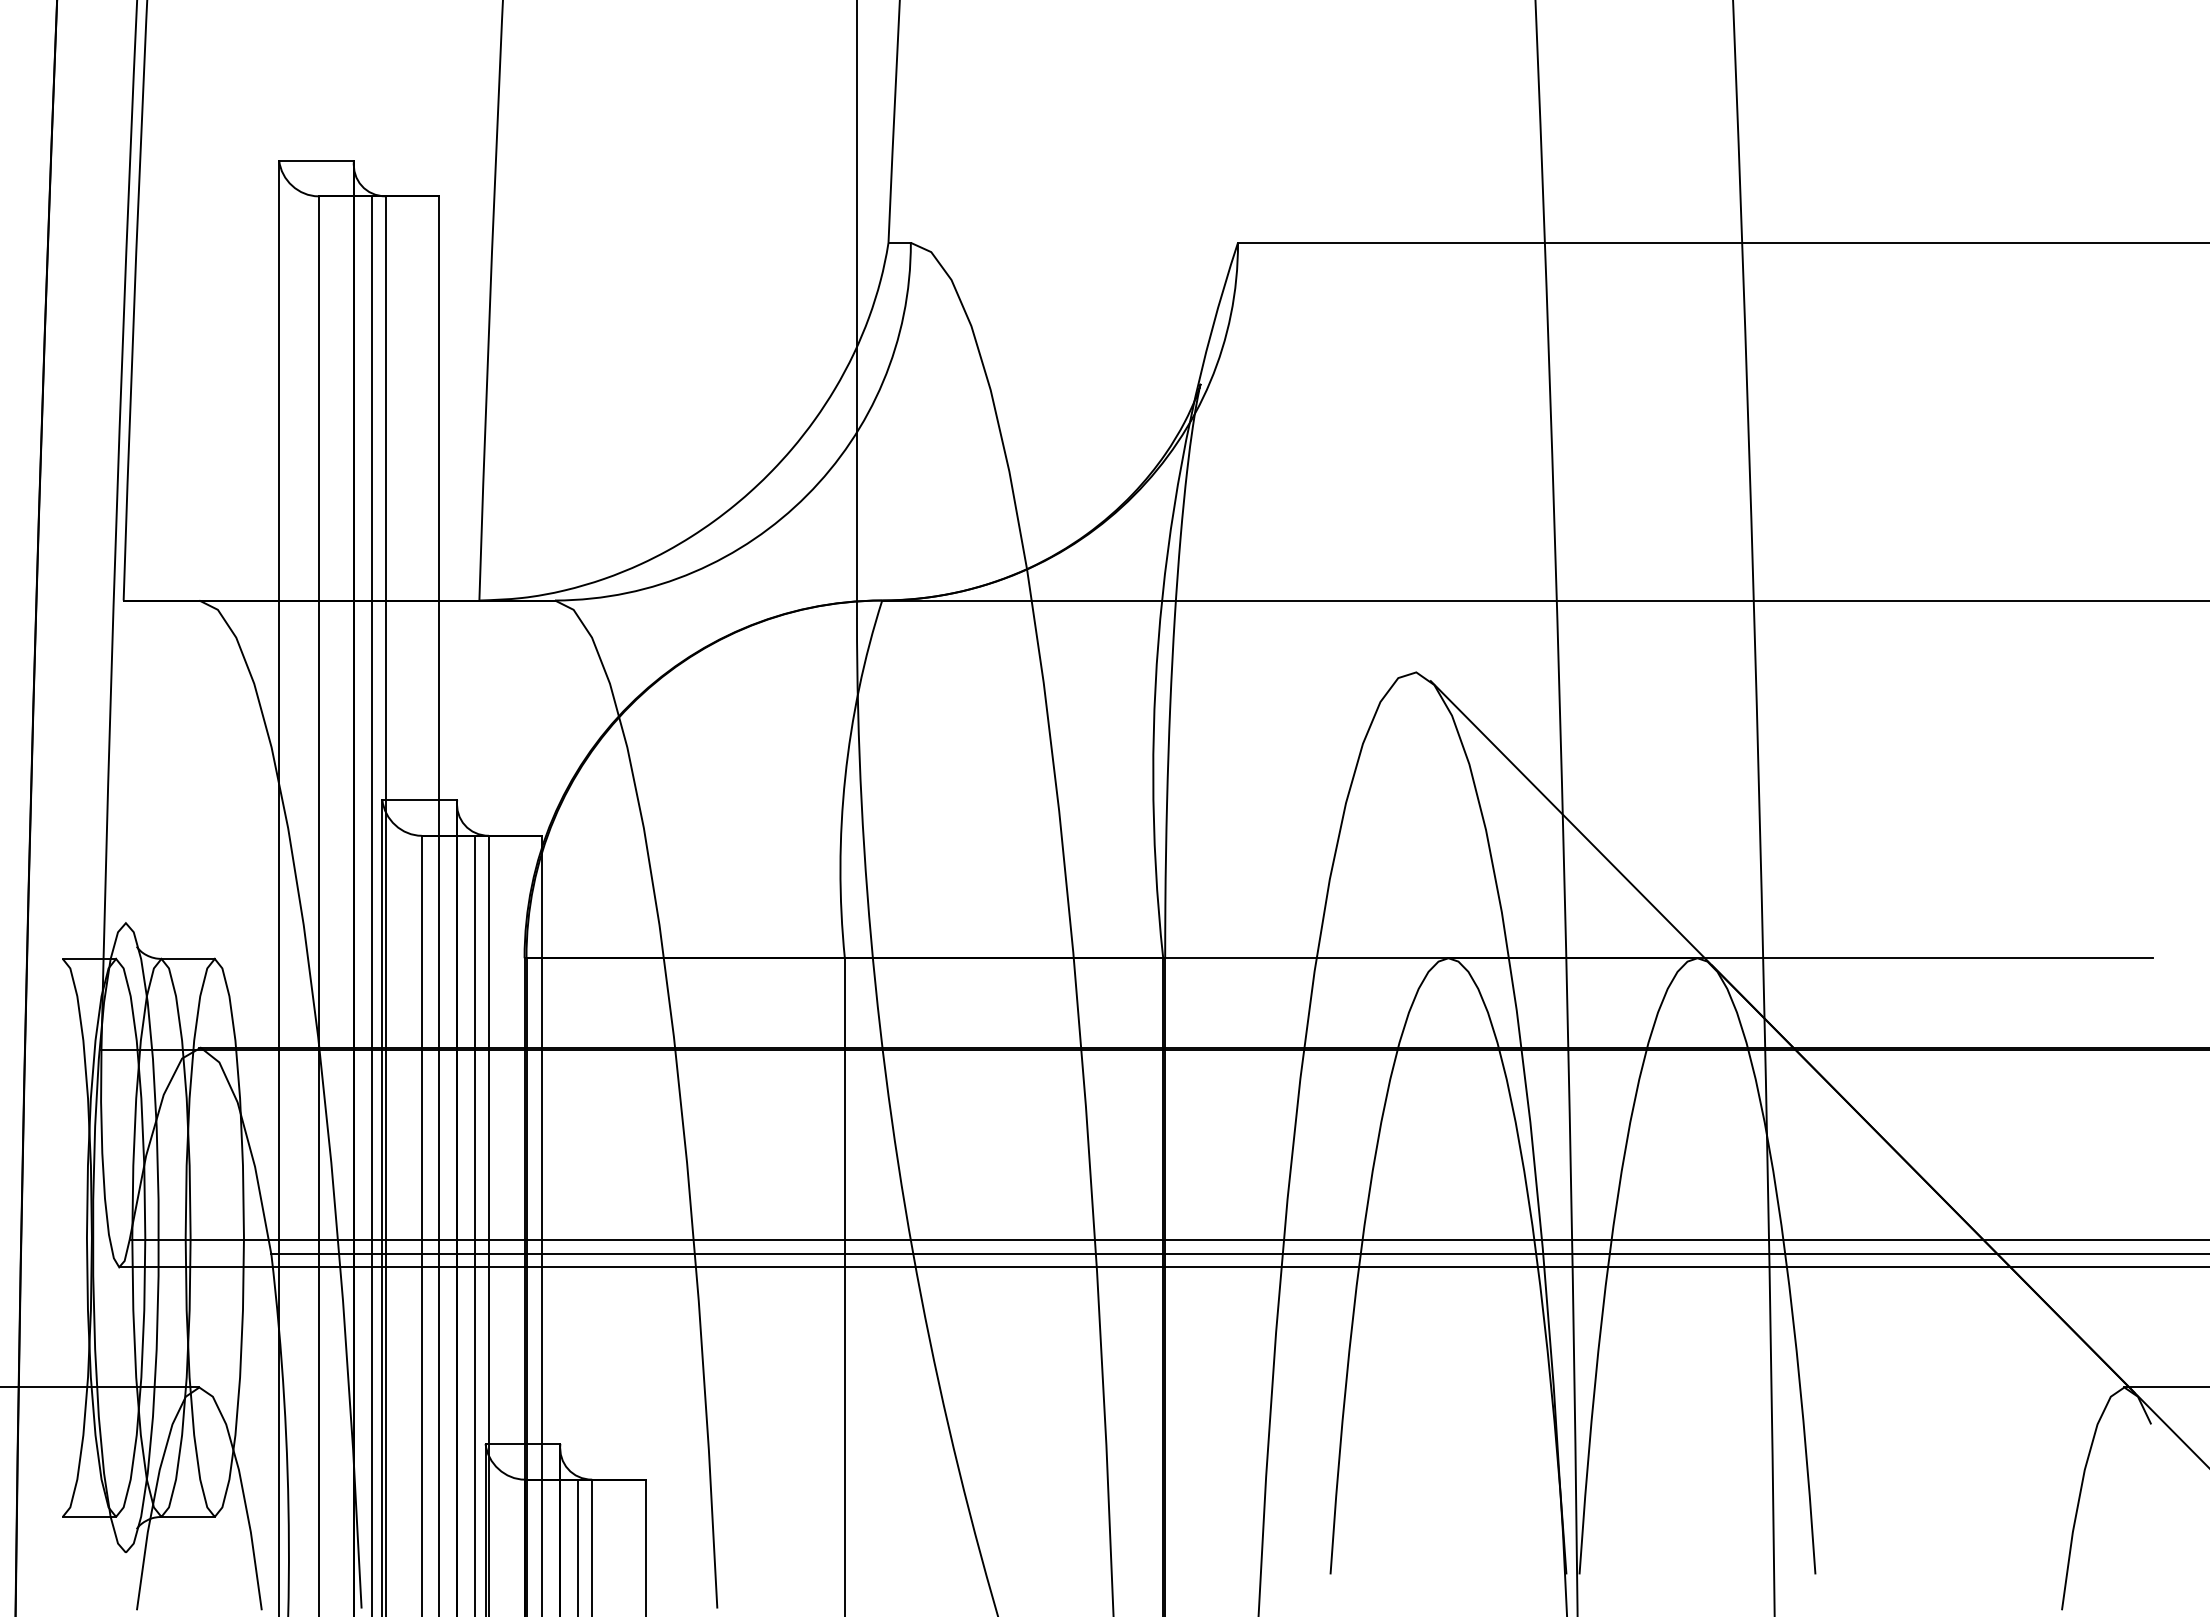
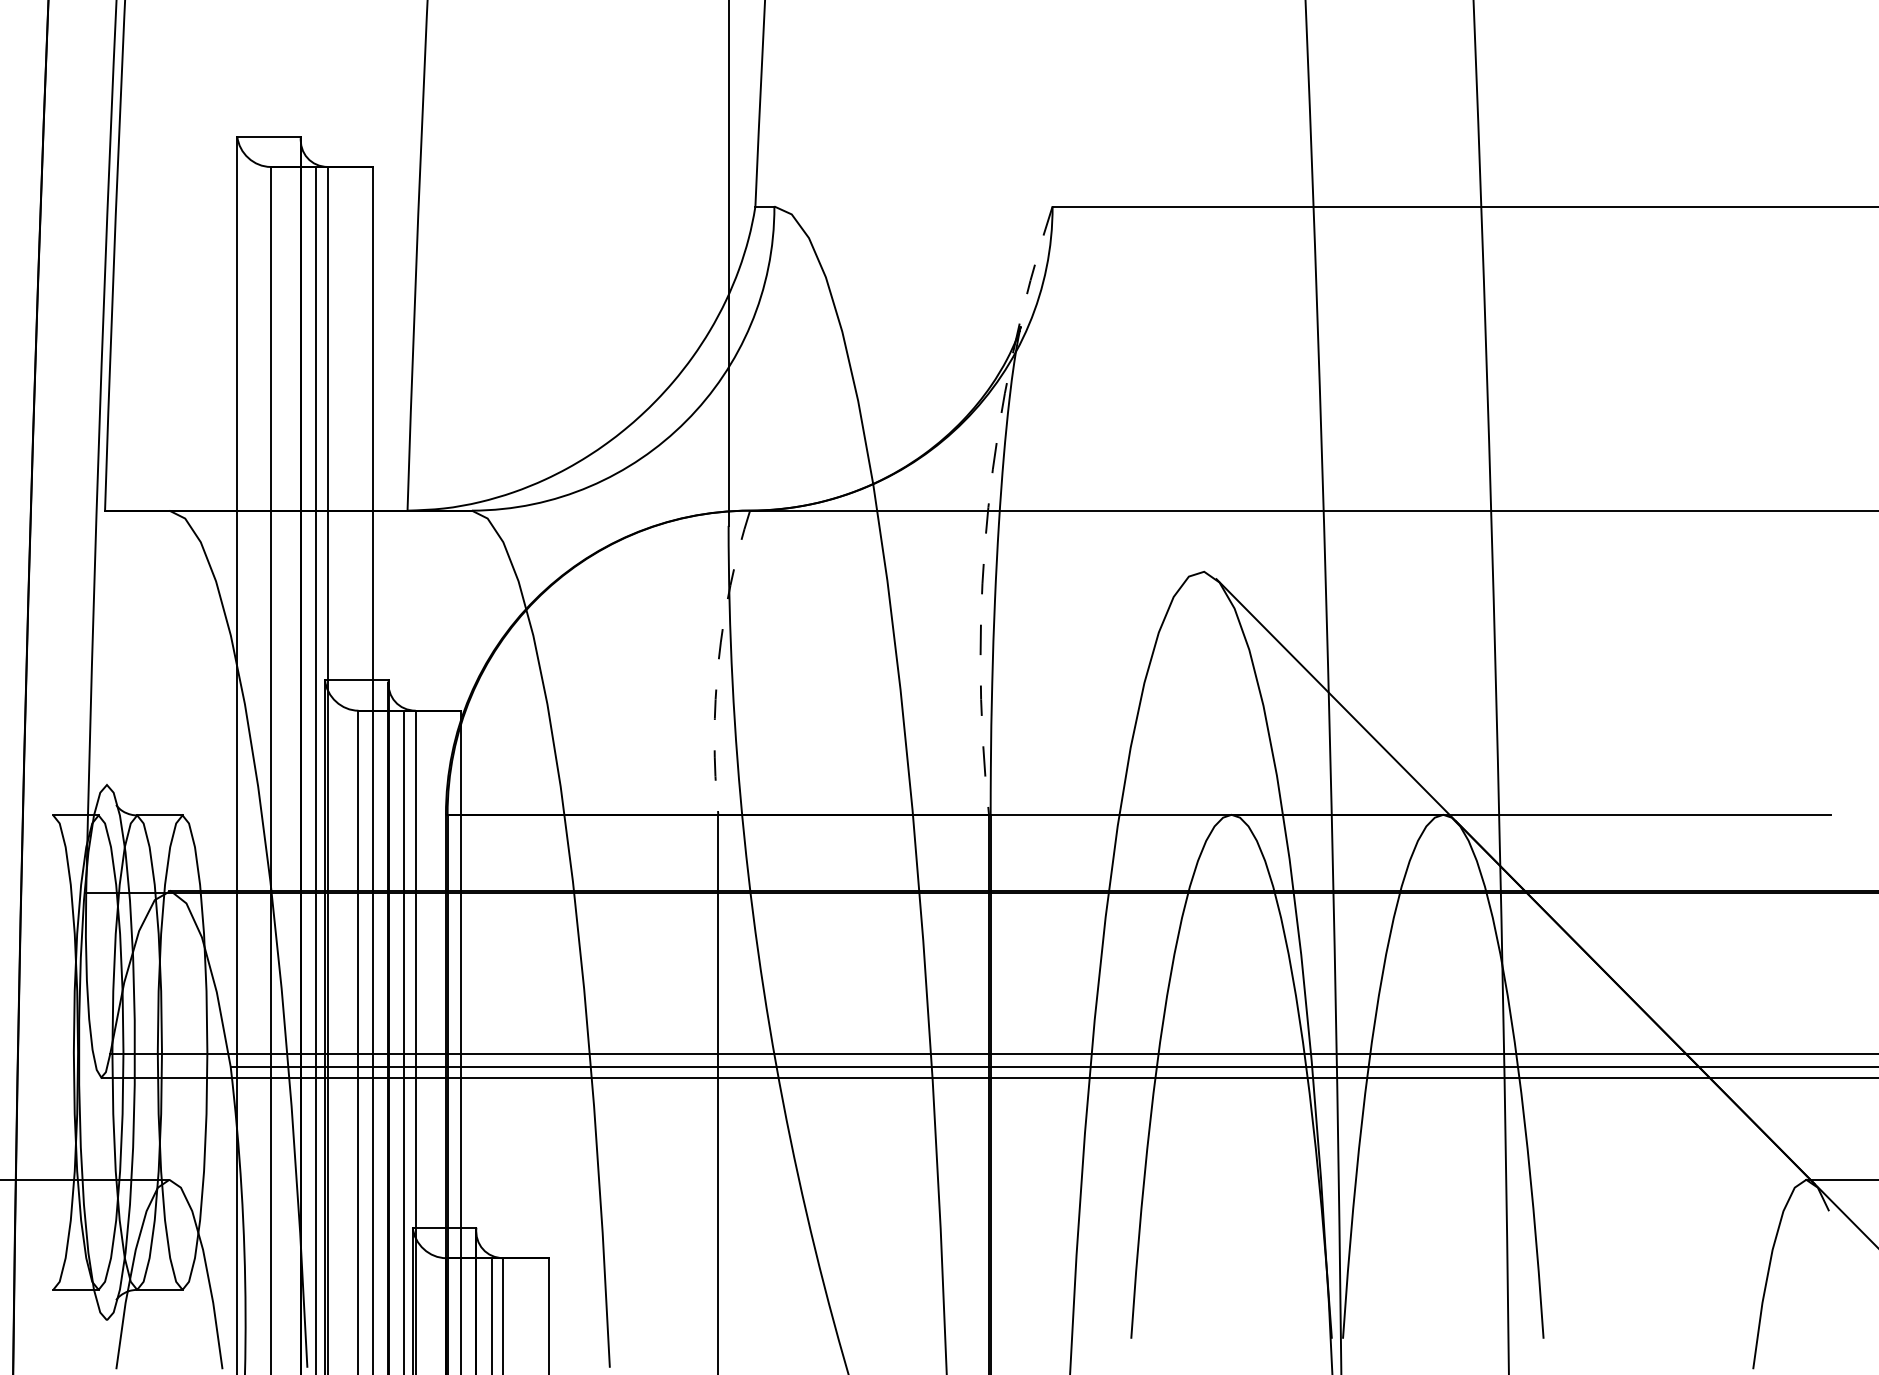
arc: (1162, 596) -> (988, 507), solid -> dashed
arc: (845, 777) -> (718, 661), solid -> dashed

